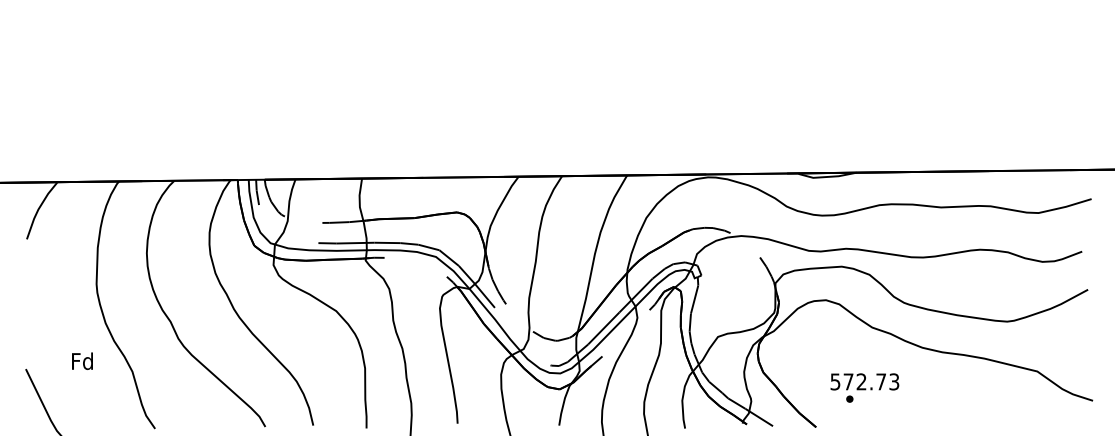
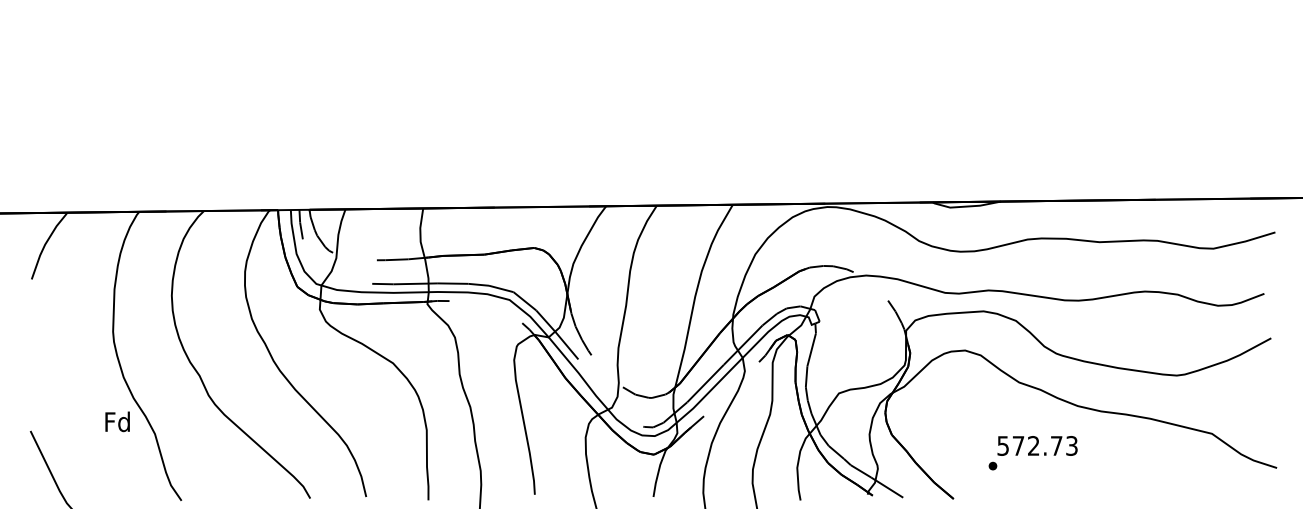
text: (82, 360) -> (117, 421), moved
text: (864, 381) -> (1037, 445), moved

